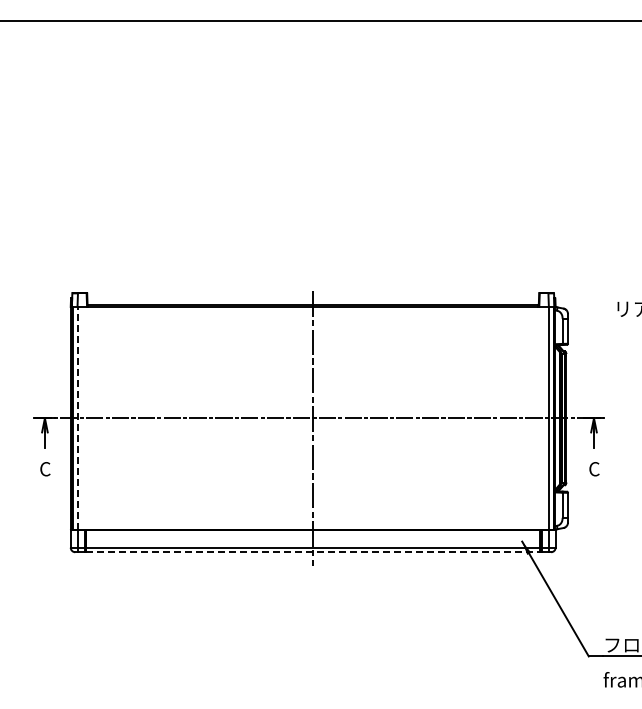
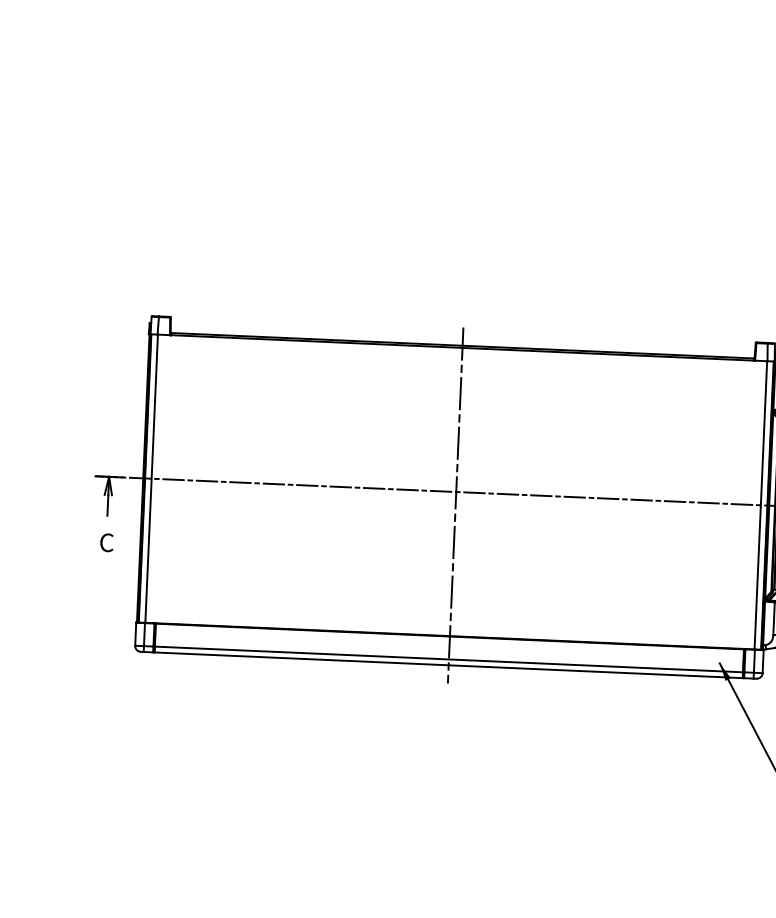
line: (77, 417) -> (151, 477), dashed -> solid
line: (313, 552) -> (449, 665), dashed -> solid

